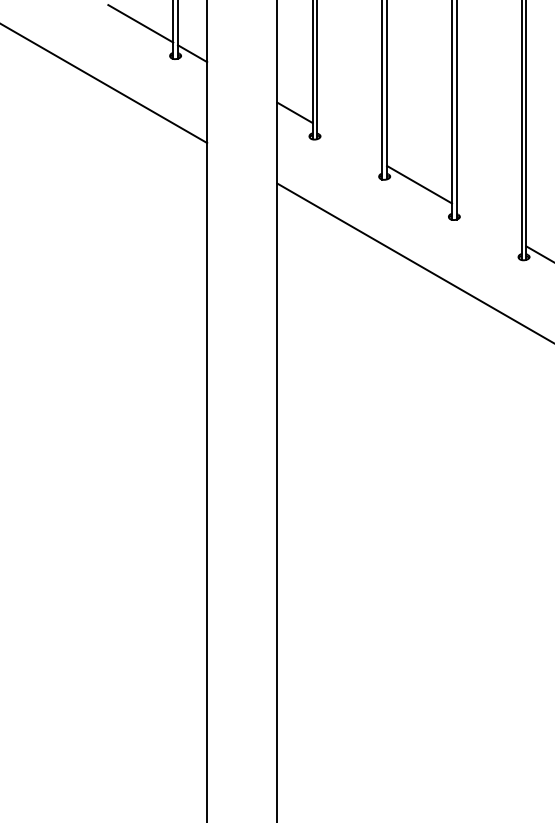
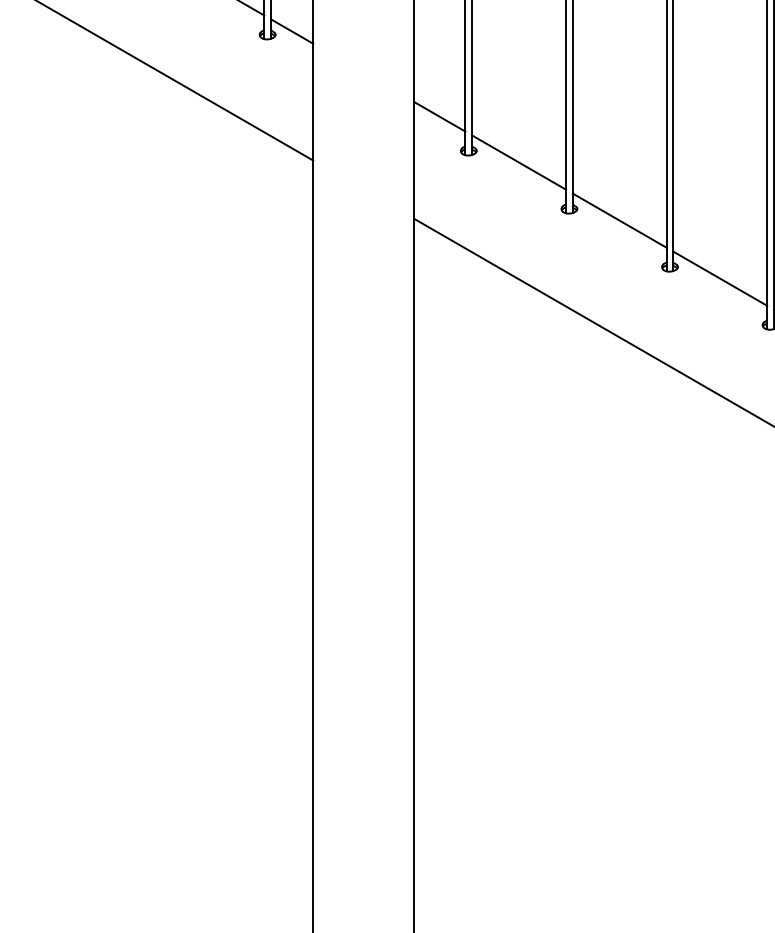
line: (349, 144) -> (518, 162), added
line: (488, 224) -> (719, 278), added

